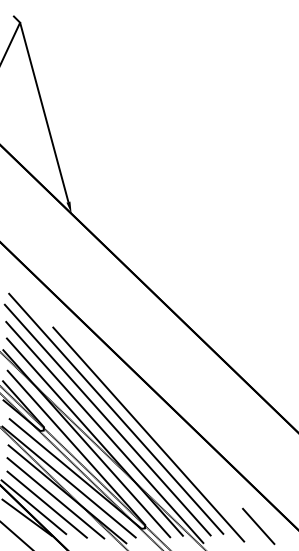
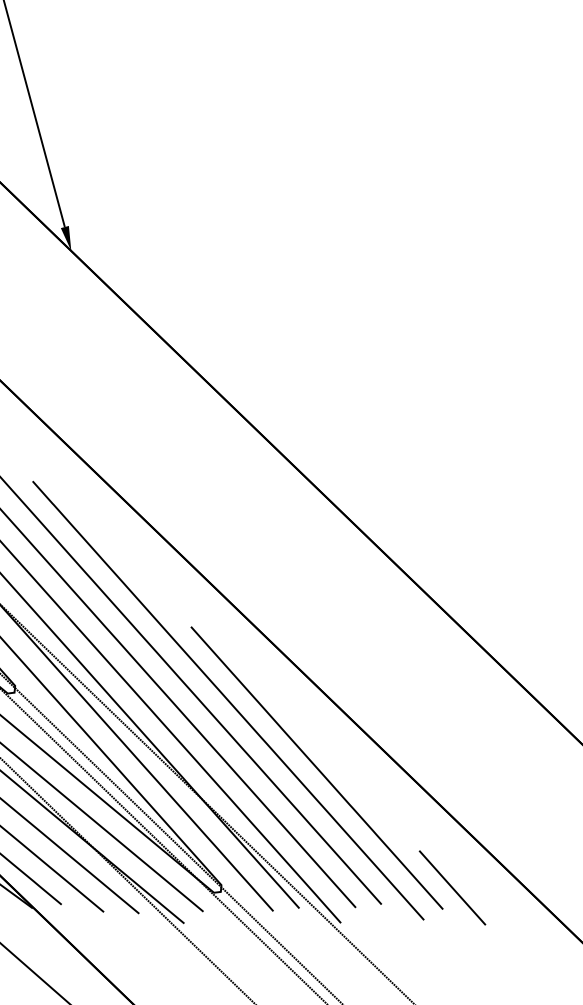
line: (192, 467) -> (317, 767), added

